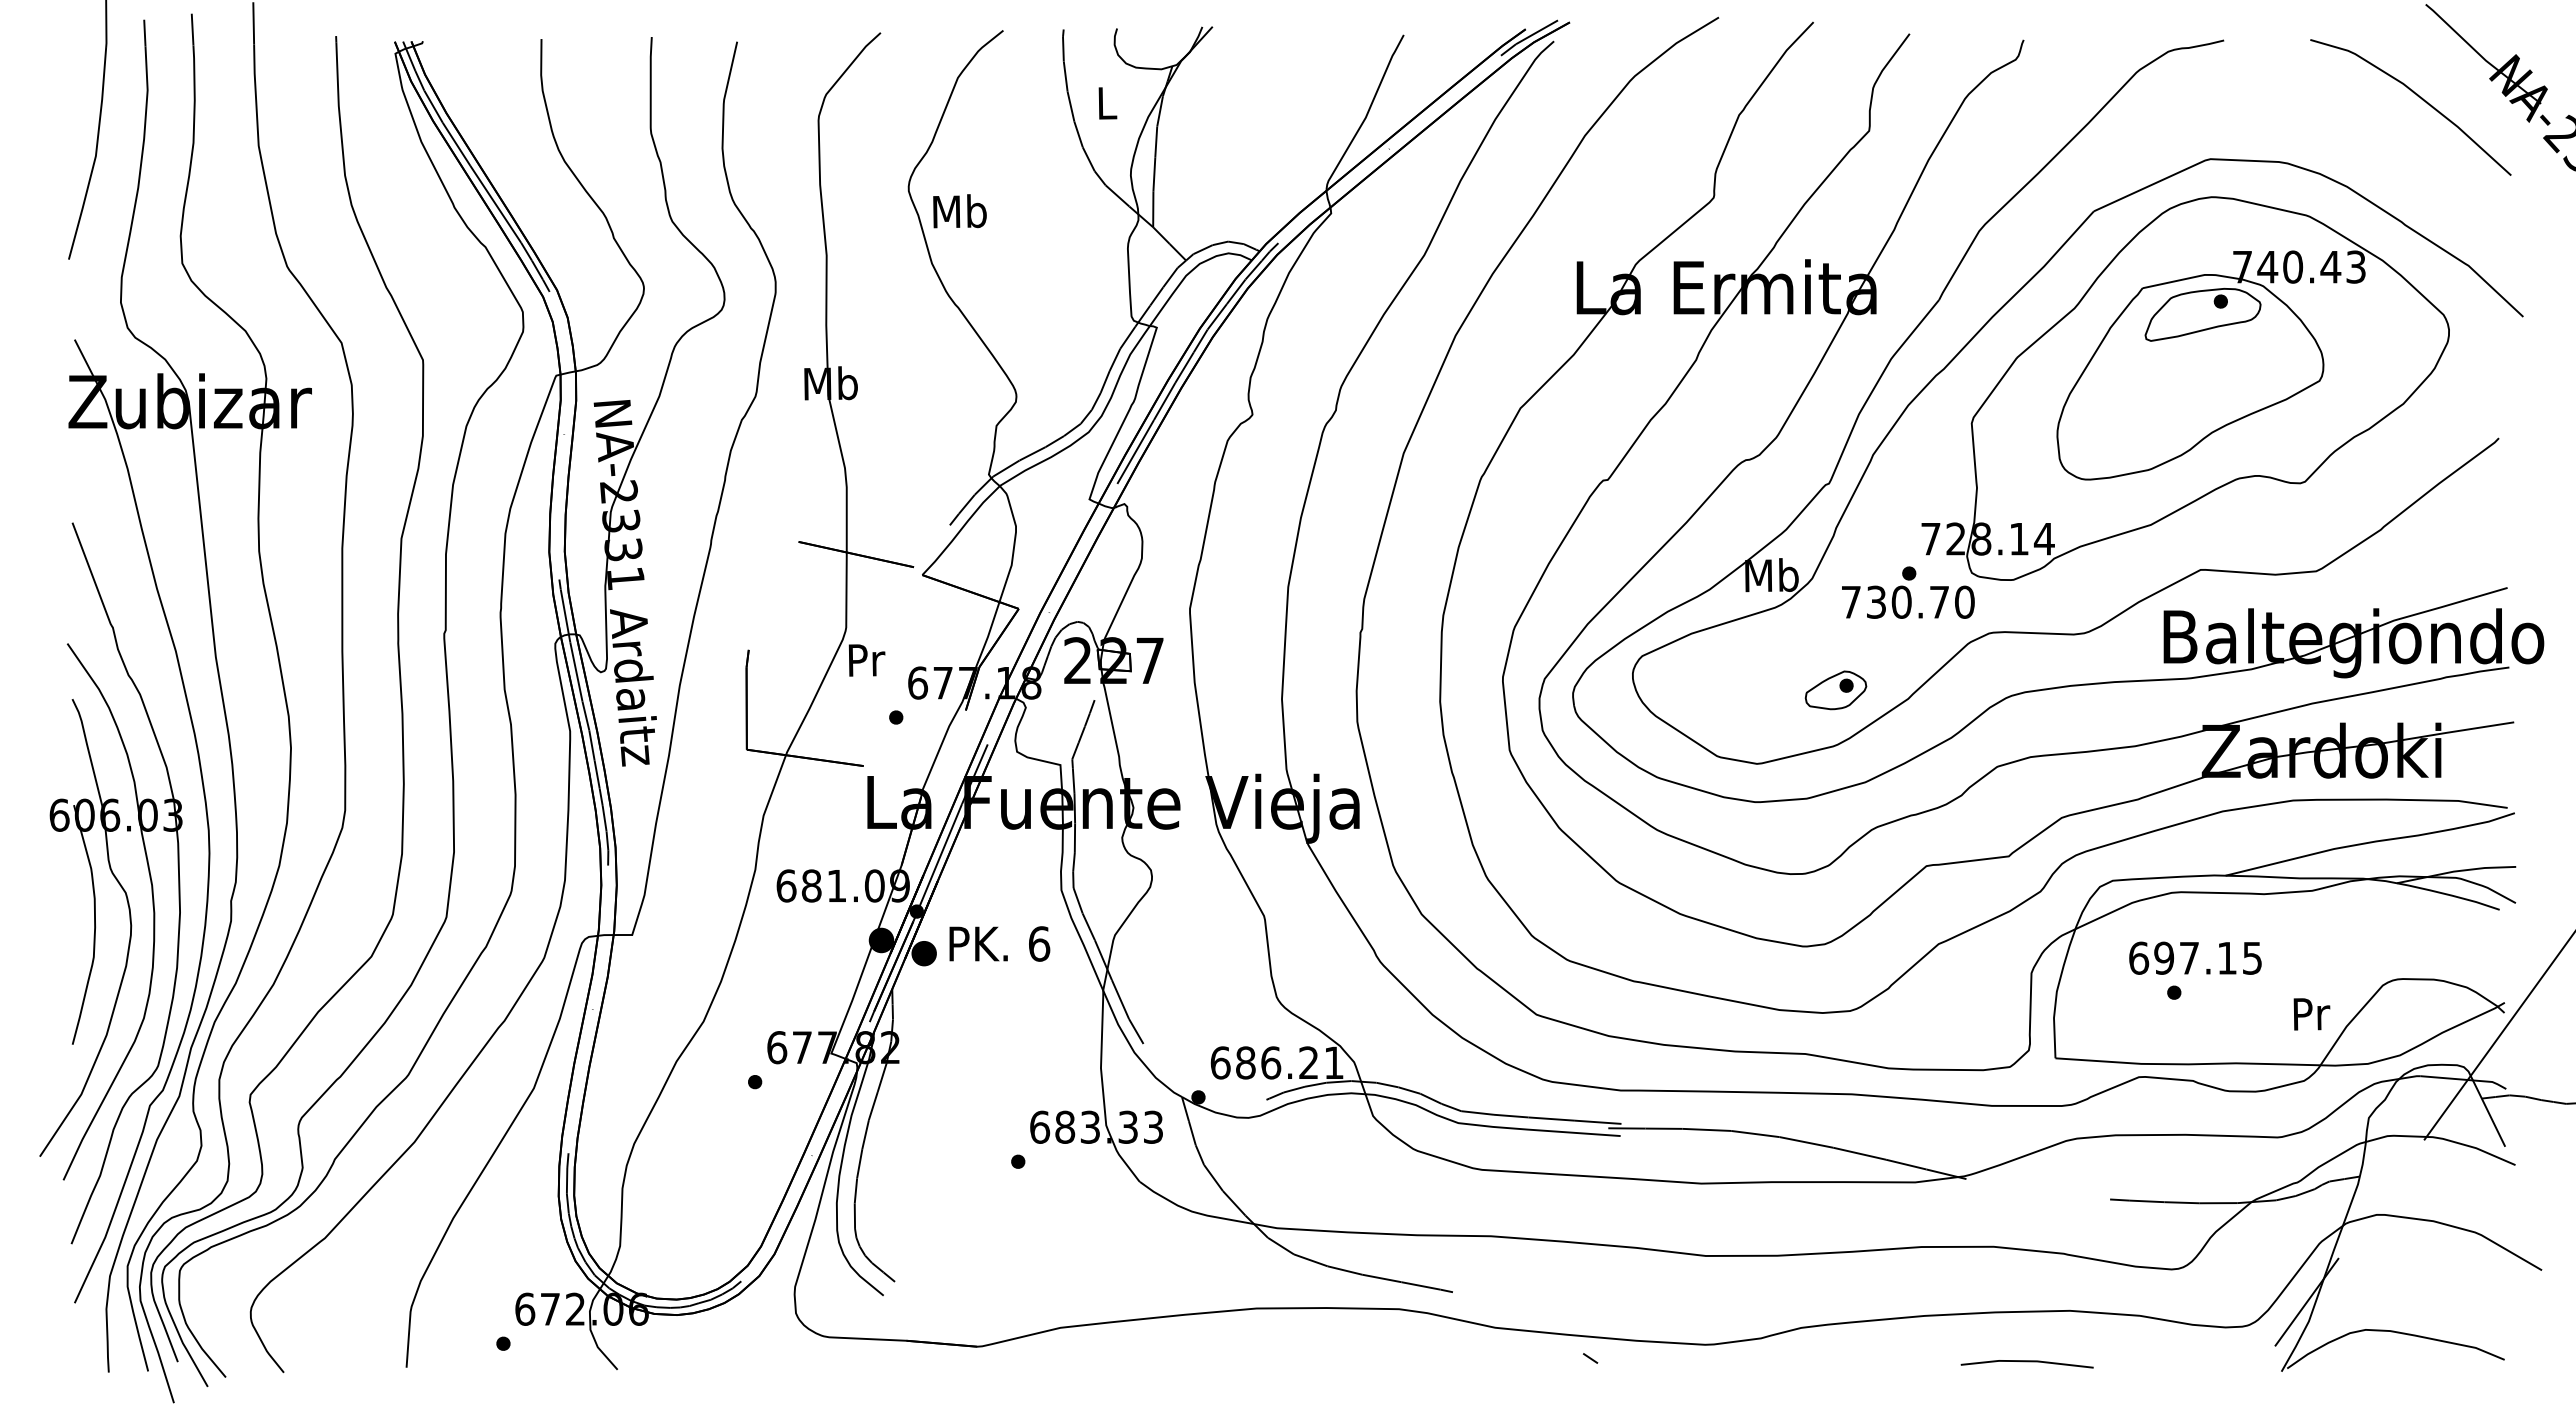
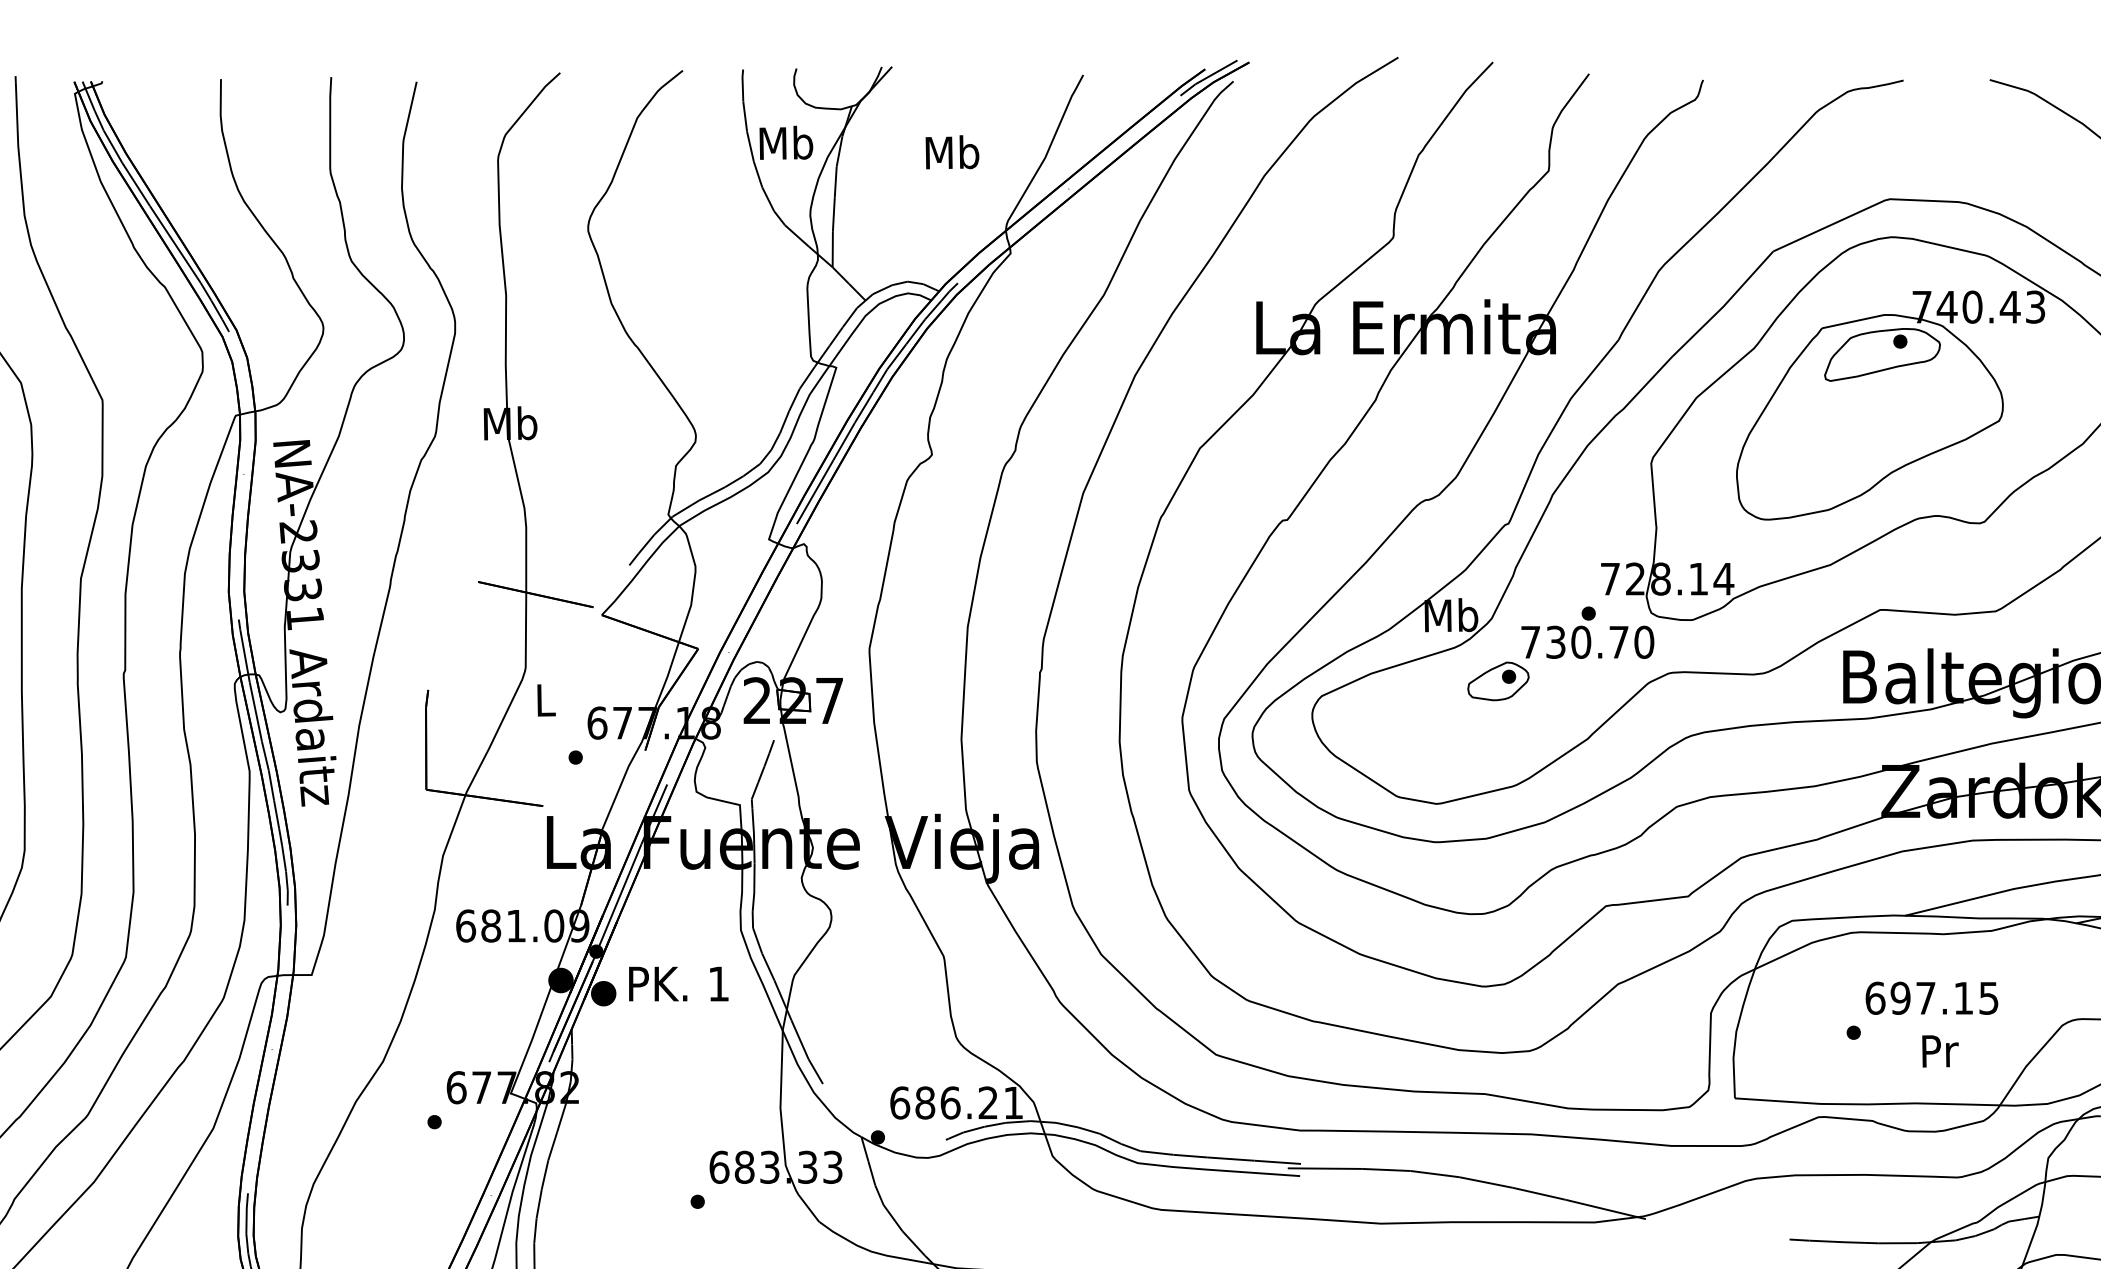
text: (1106, 102) -> (785, 142), L -> Mb
text: (959, 211) -> (951, 152), moved
text: (866, 660) -> (545, 700), Pr -> L
part: (1835, 690) -> (1497, 681), moved
text: (1039, 943) -> (718, 983), 6 -> 1
text: (2195, 957) -> (1931, 997), moved
text: (2311, 1014) -> (1939, 1051), moved

